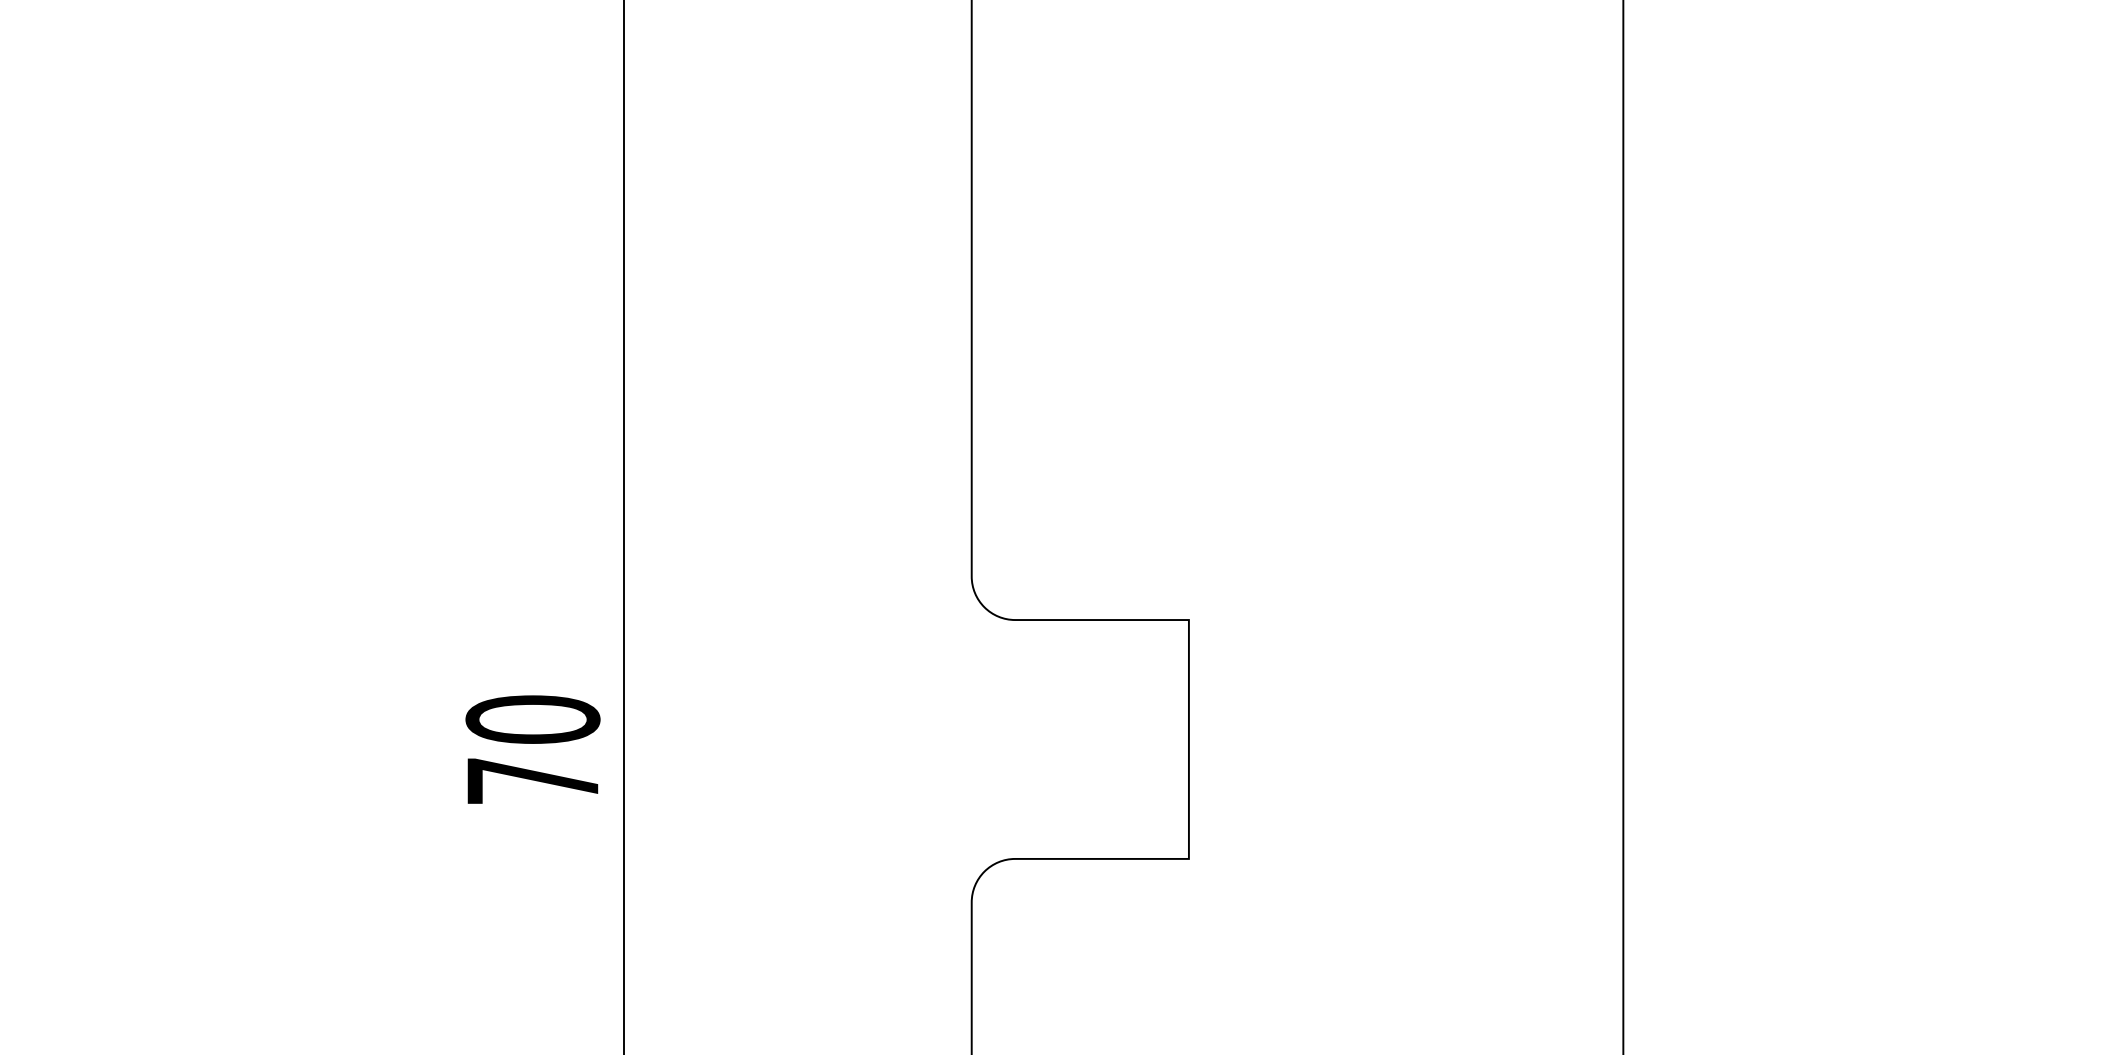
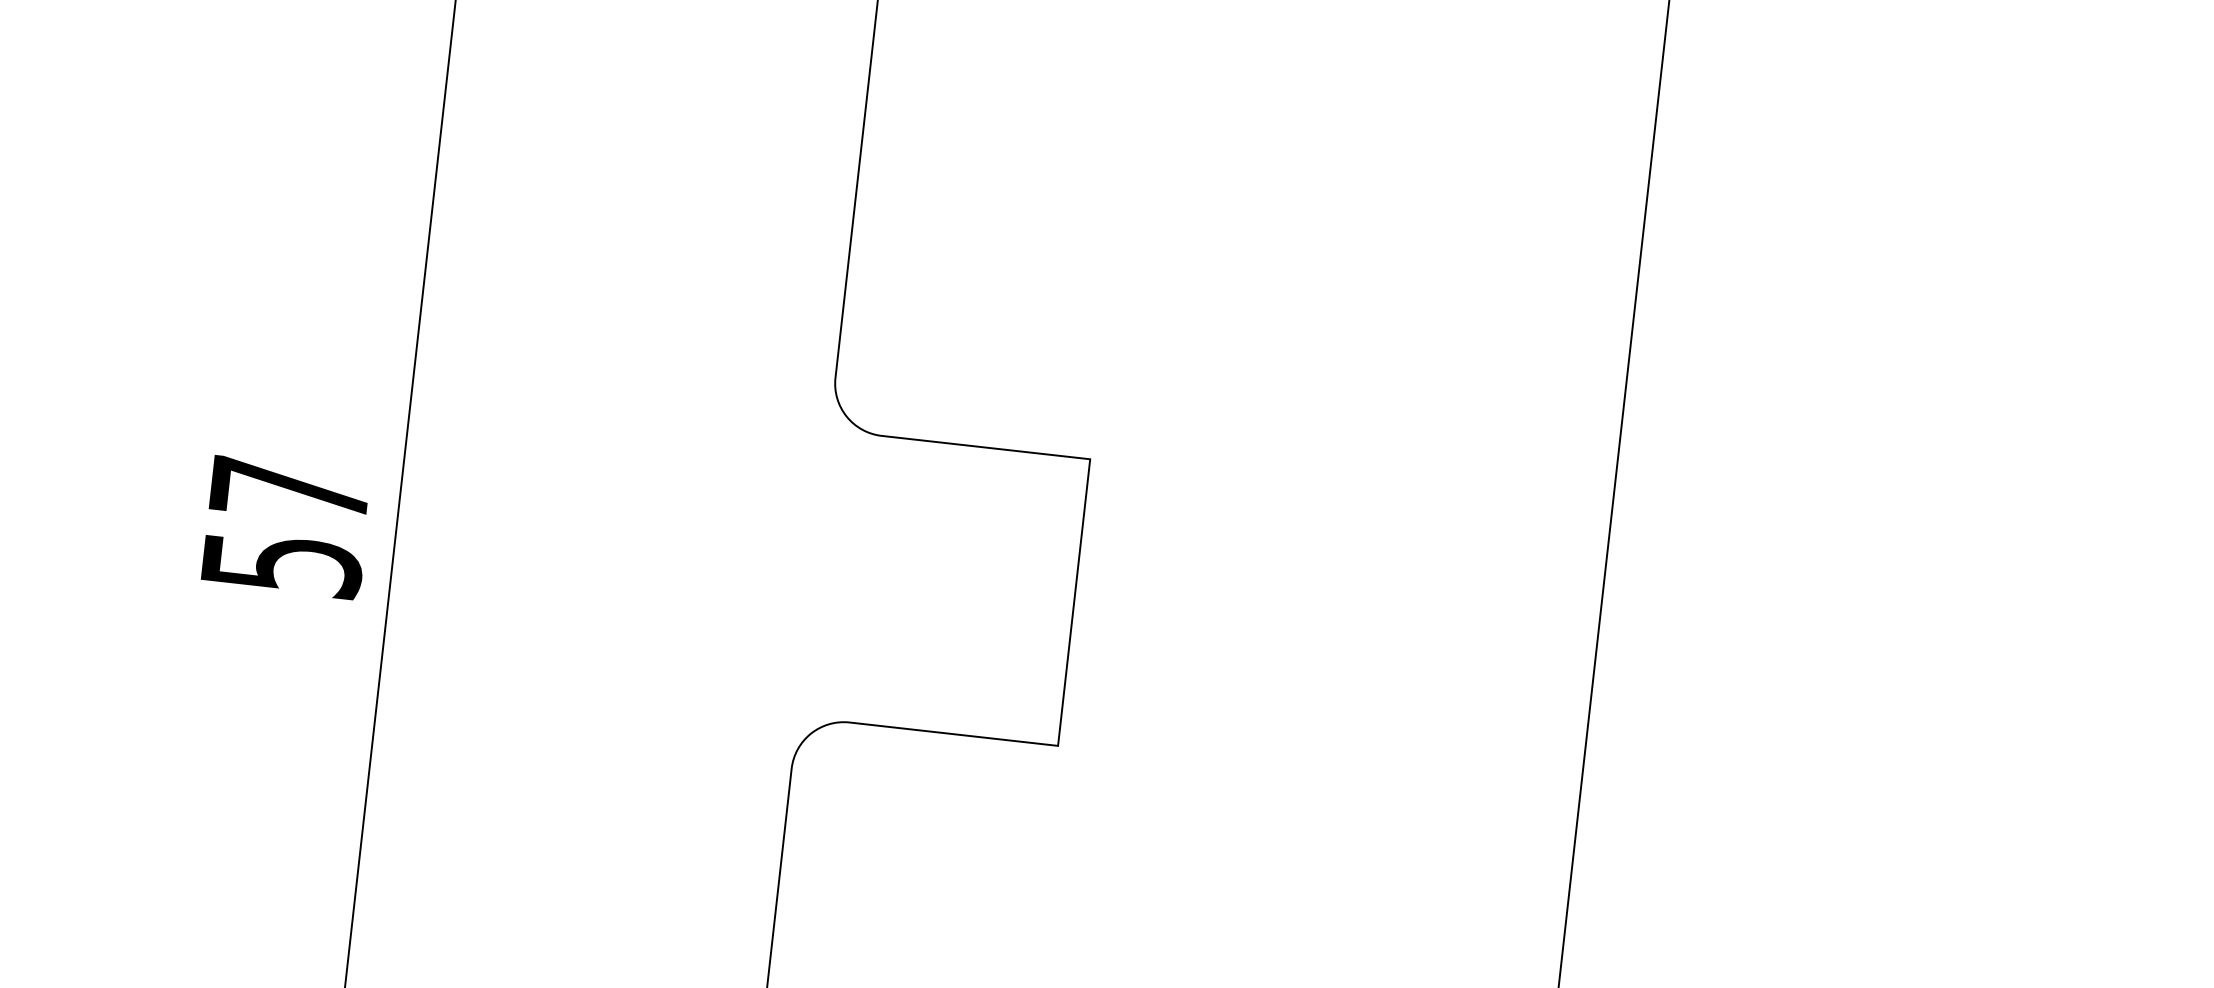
text: (532, 749) -> (285, 526), 70 -> 57

